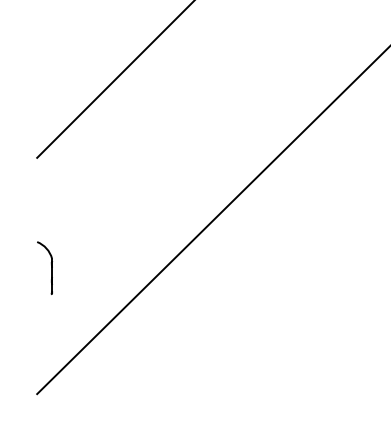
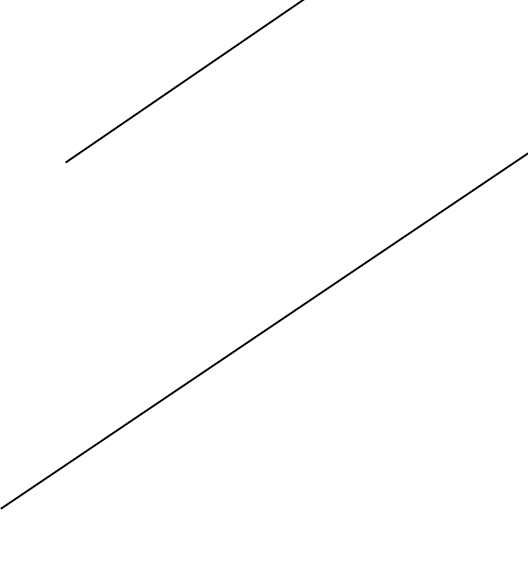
part: (51, 267) -> (57, 326), removed

